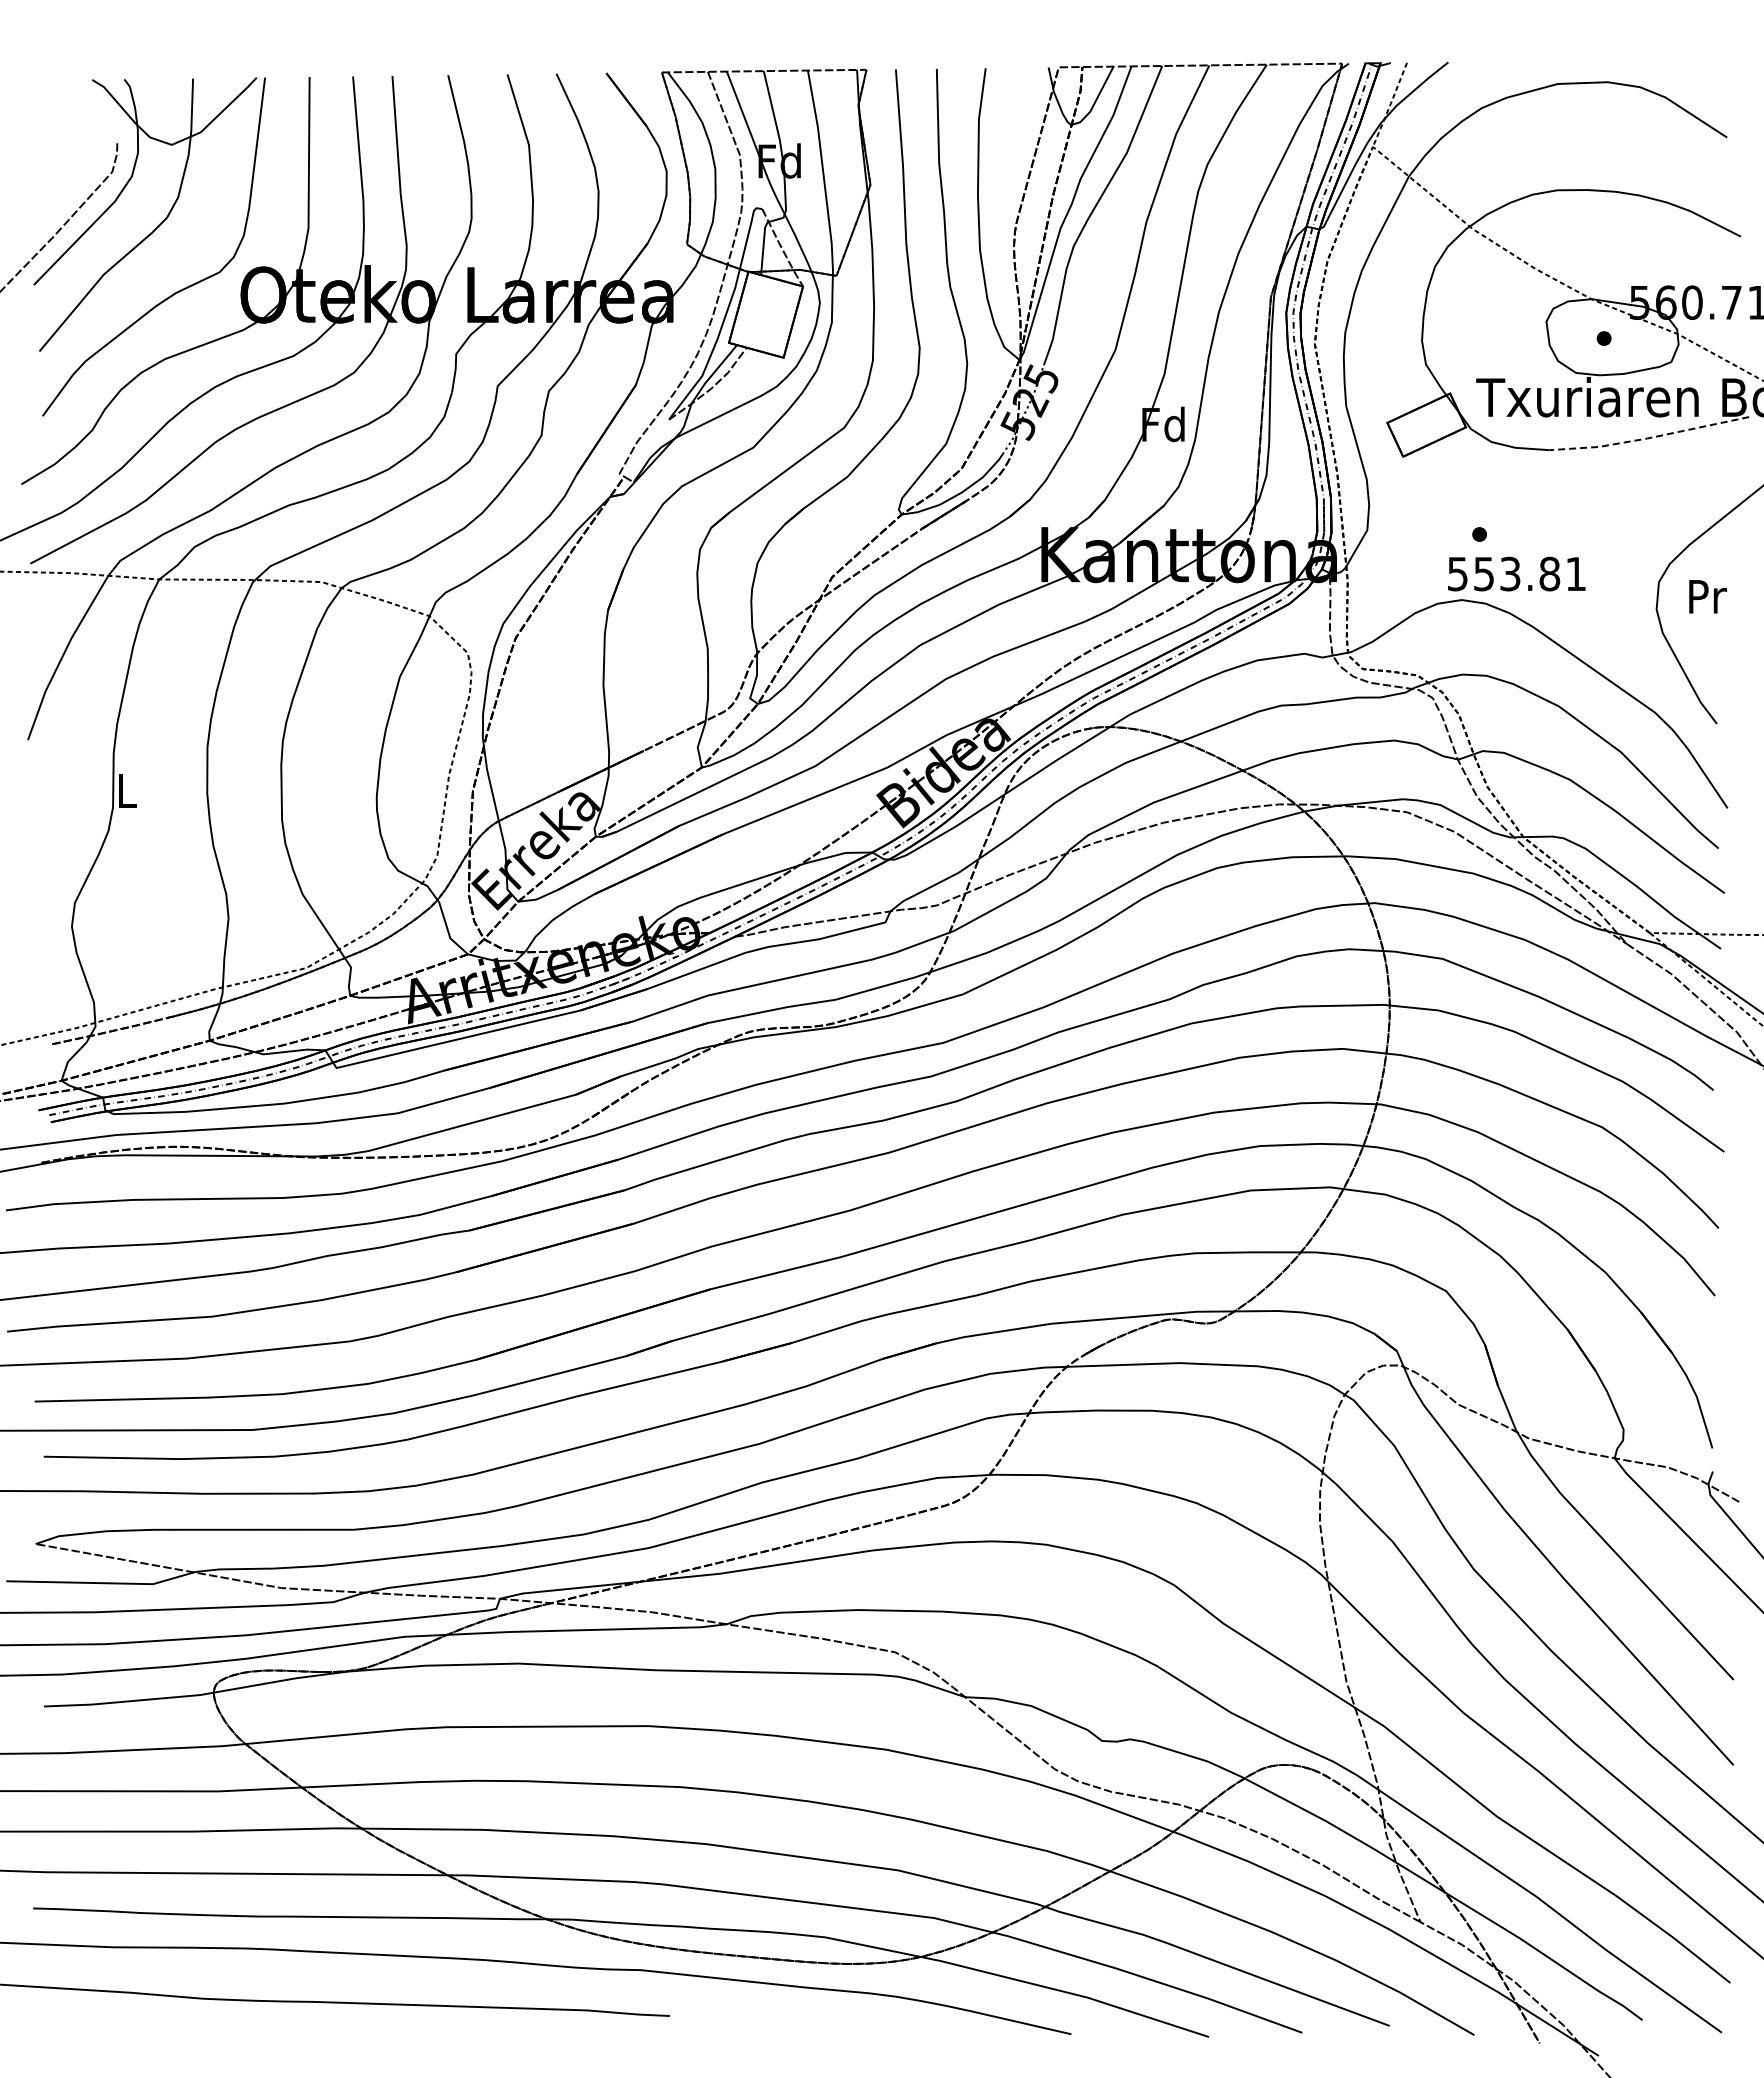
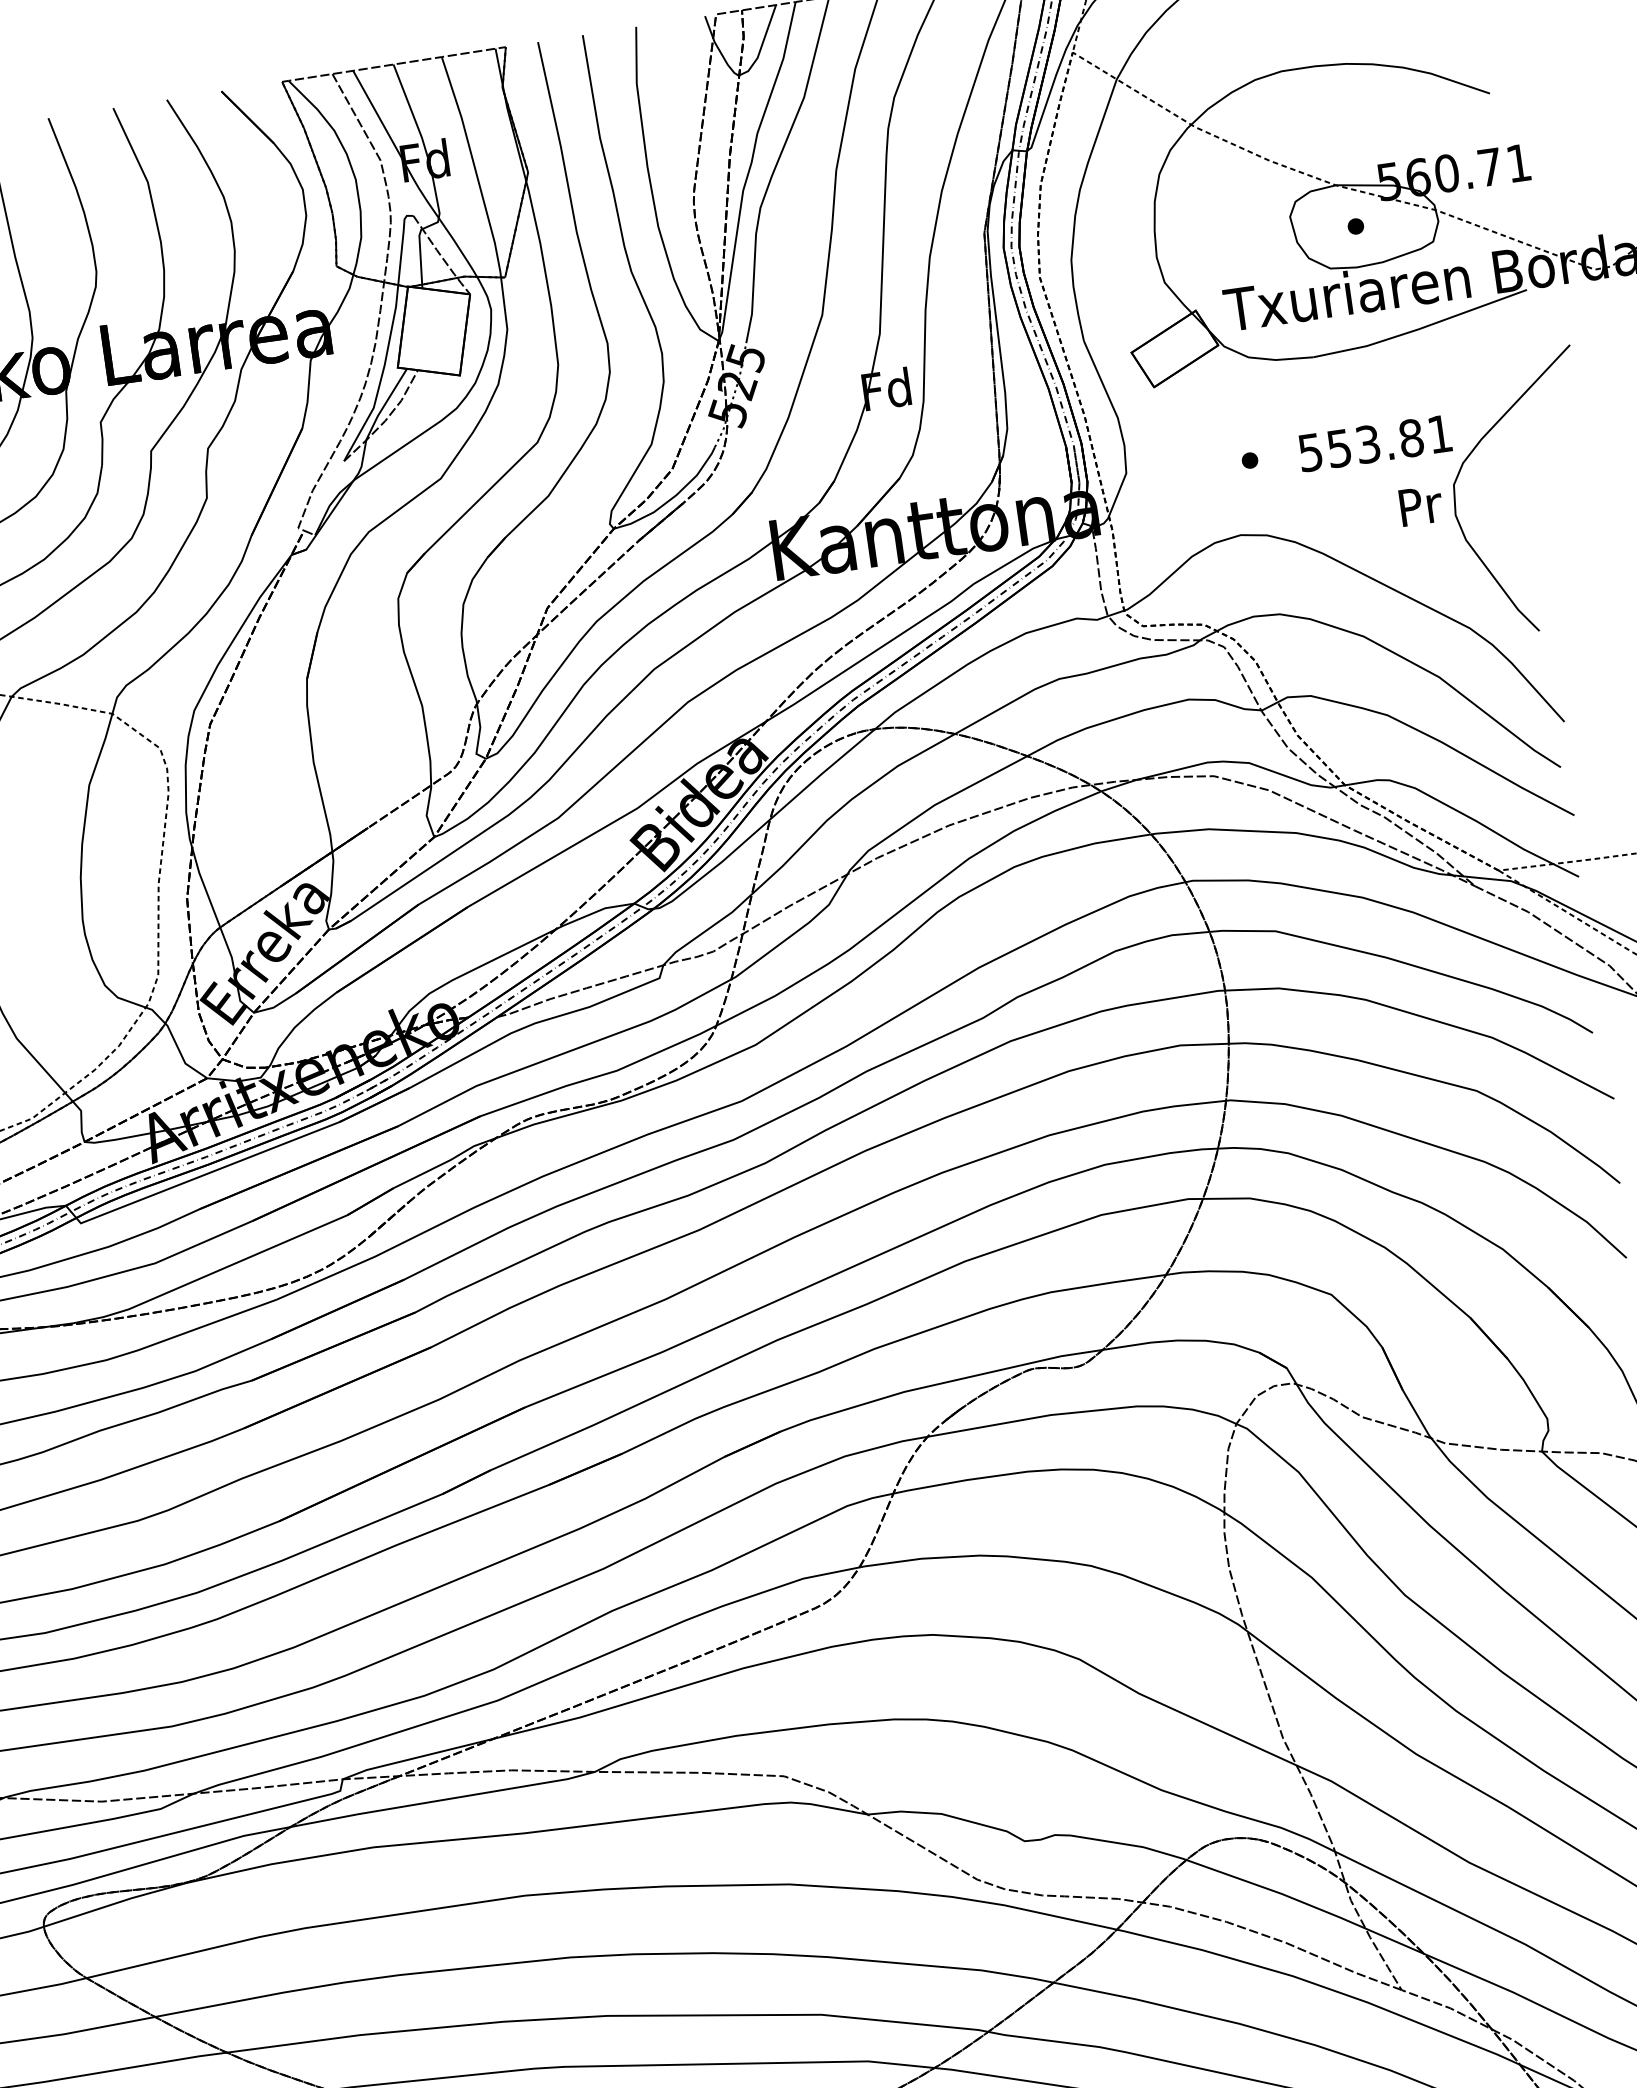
line: (1648, 438) -> (1420, 329), dashed -> solid
text: (1516, 573) -> (1374, 442), moved
text: (1707, 596) -> (1420, 505), moved

